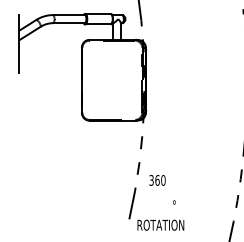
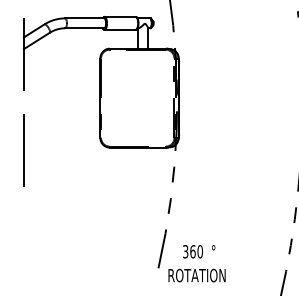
line: (19, 122) -> (23, 149), added
text: (157, 180) -> (192, 251), moved

